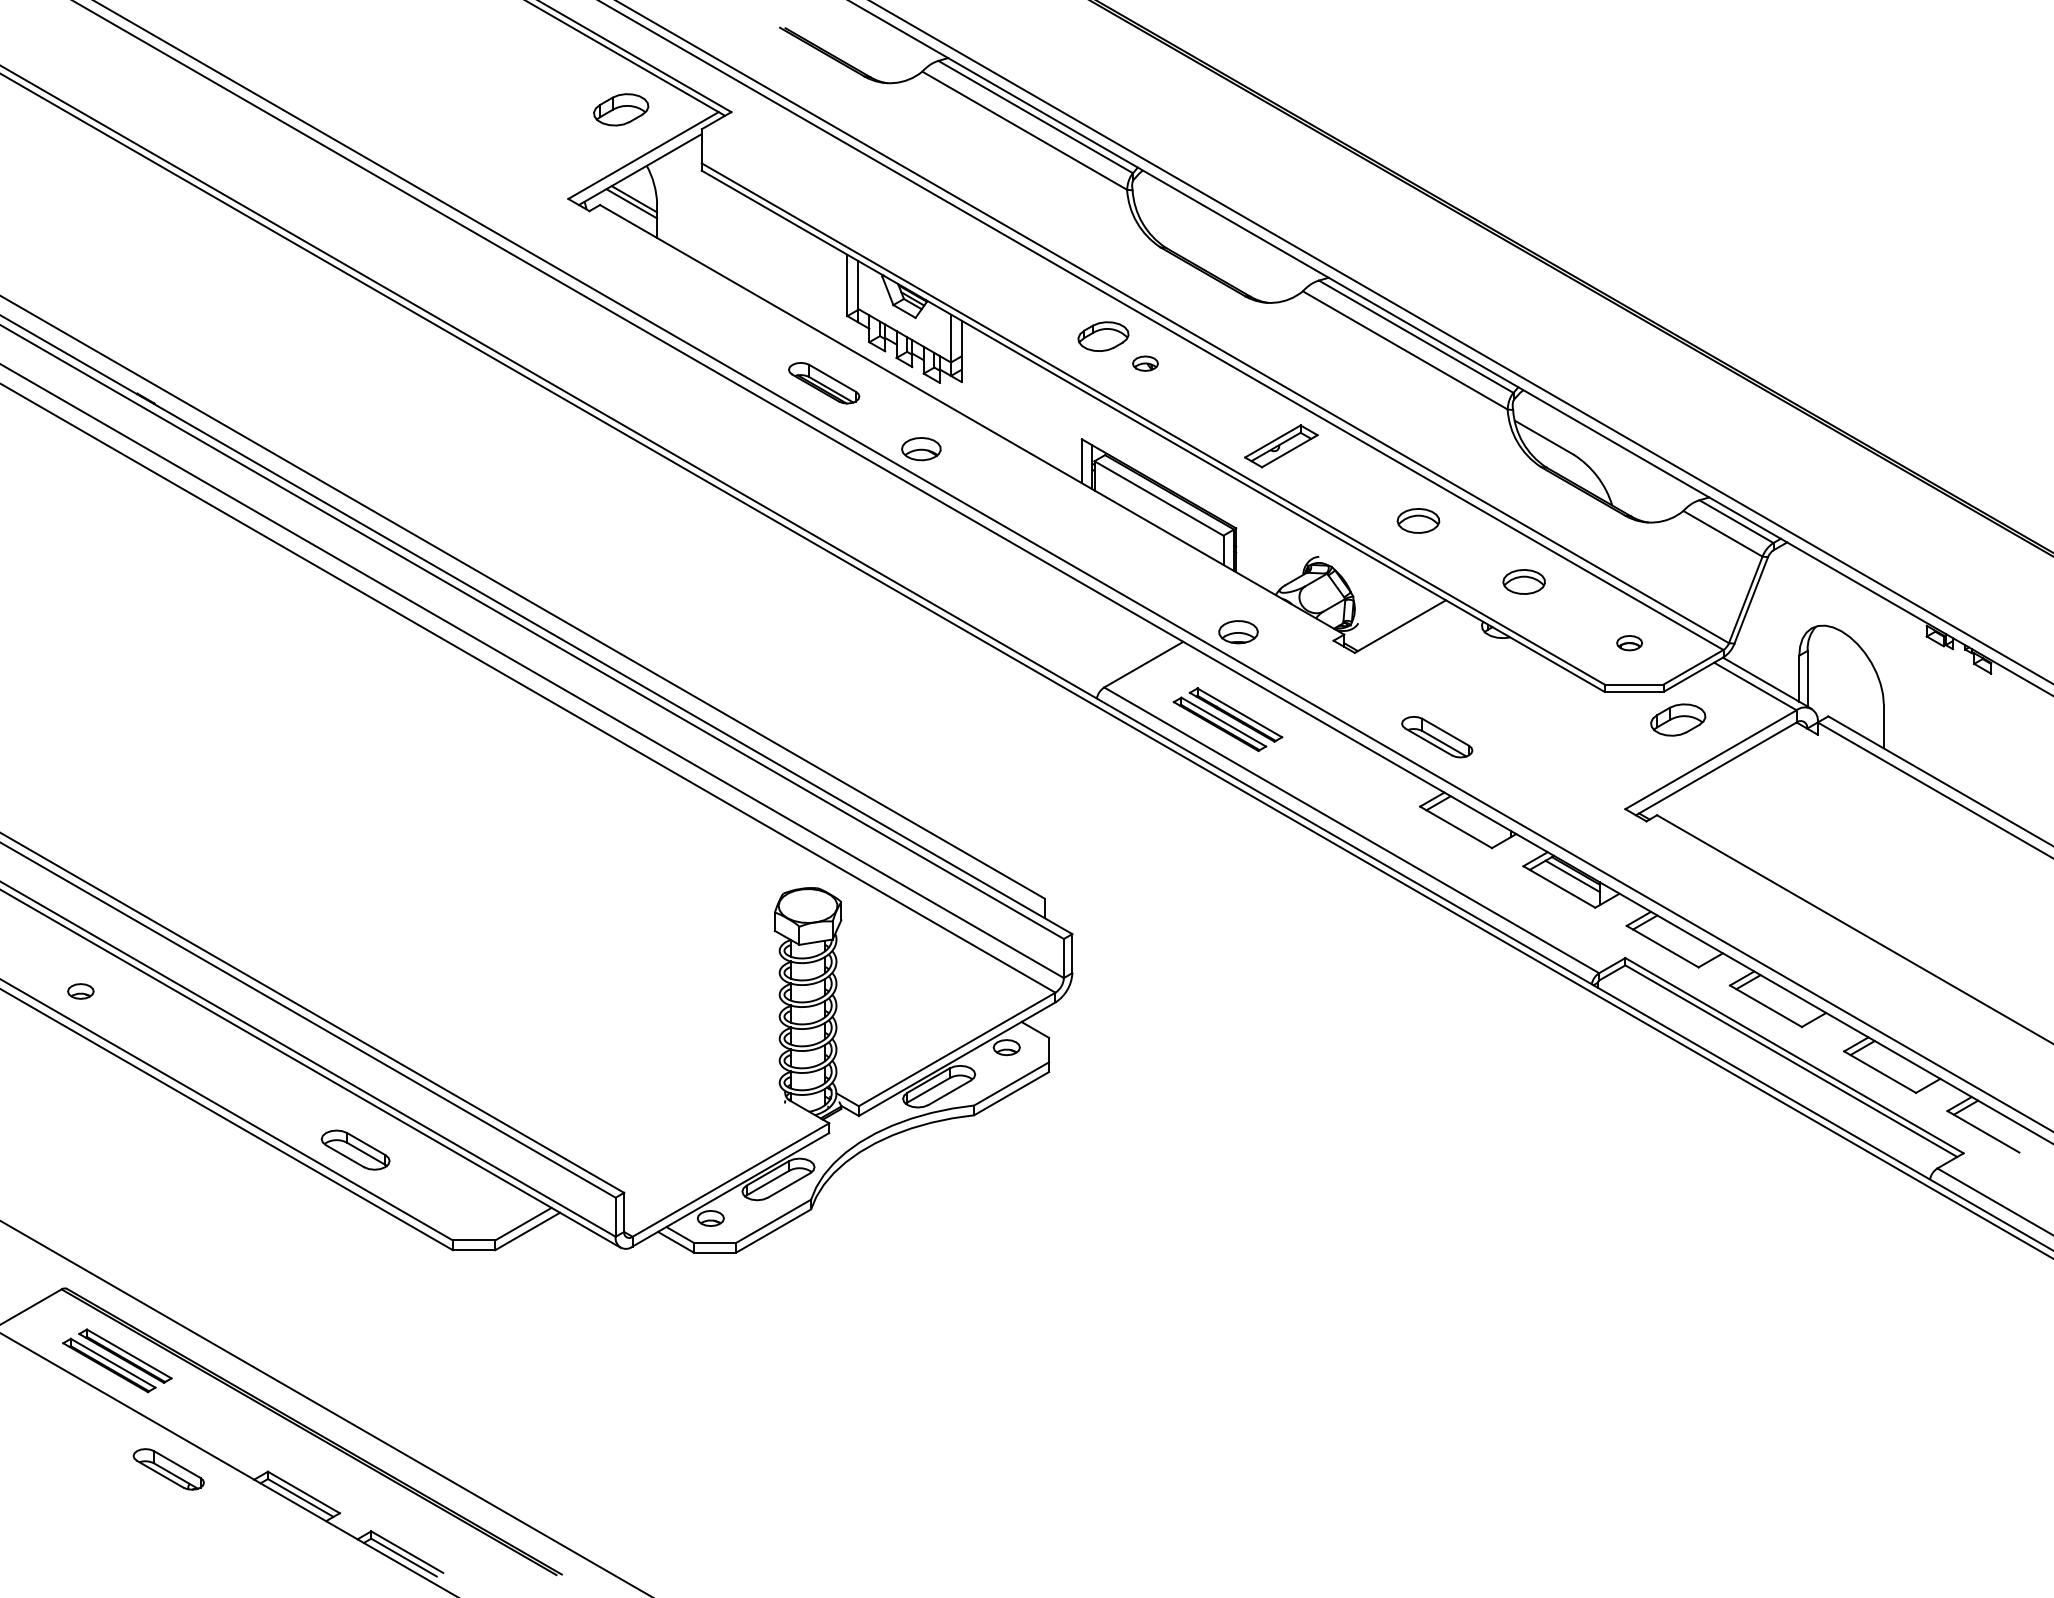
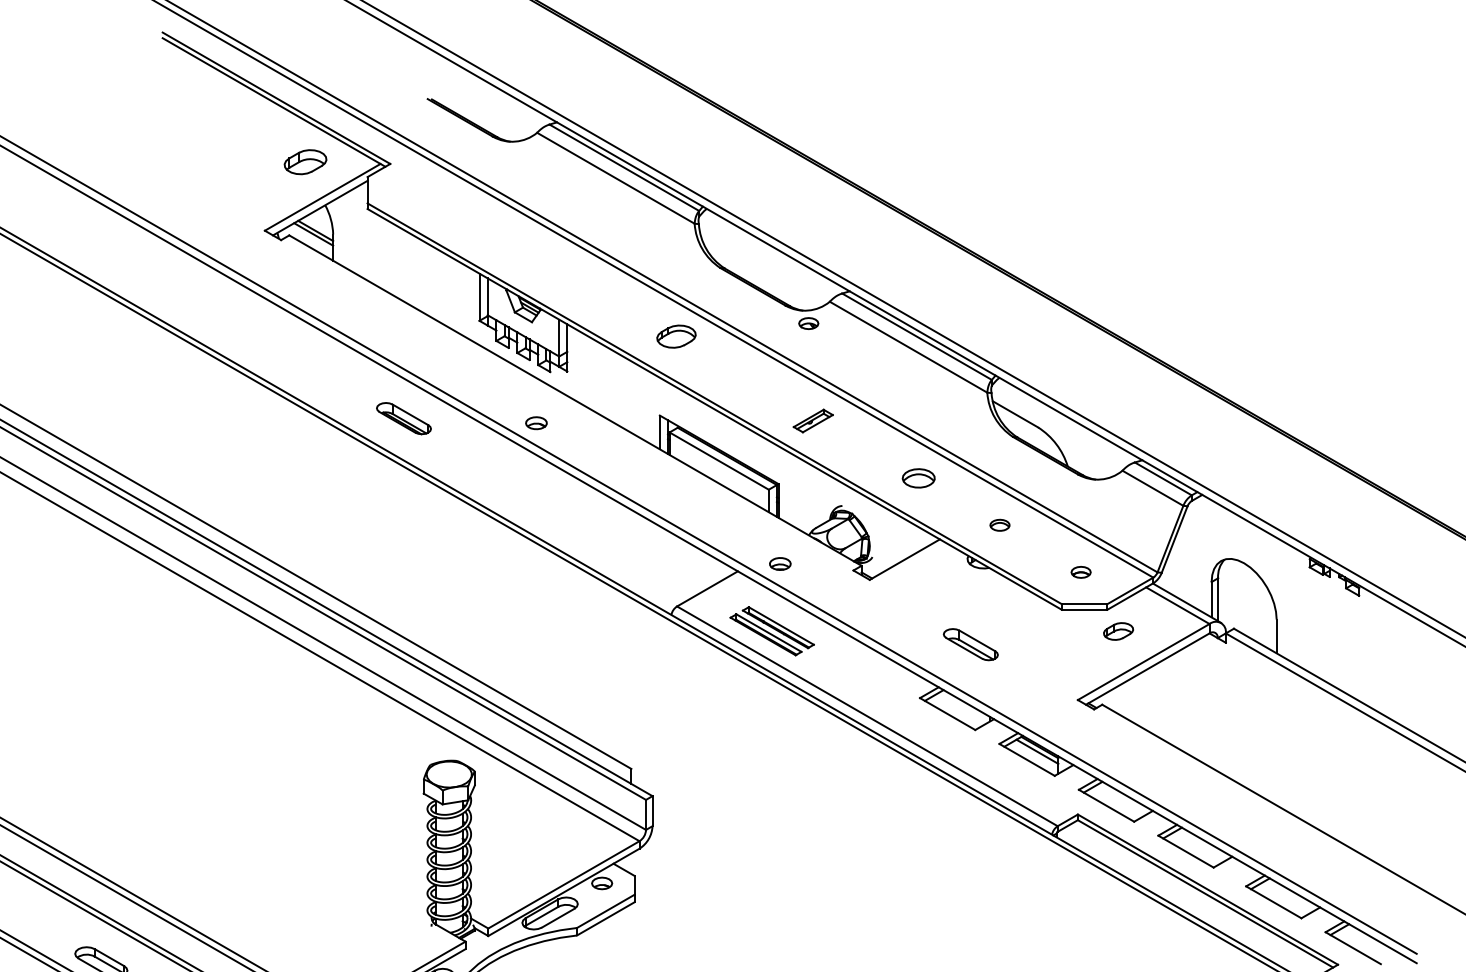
part: (1145, 363) -> (808, 323), moved
part: (824, 383) -> (404, 418), moved
part: (1281, 446) -> (813, 421), size x0.7
part: (921, 449) -> (536, 423), size x0.7
part: (1523, 581) -> (999, 524), size x0.6
part: (1238, 632) -> (780, 564), size x0.7
part: (1678, 719) -> (1118, 631), size x0.7
part: (1437, 737) -> (971, 644), moved

